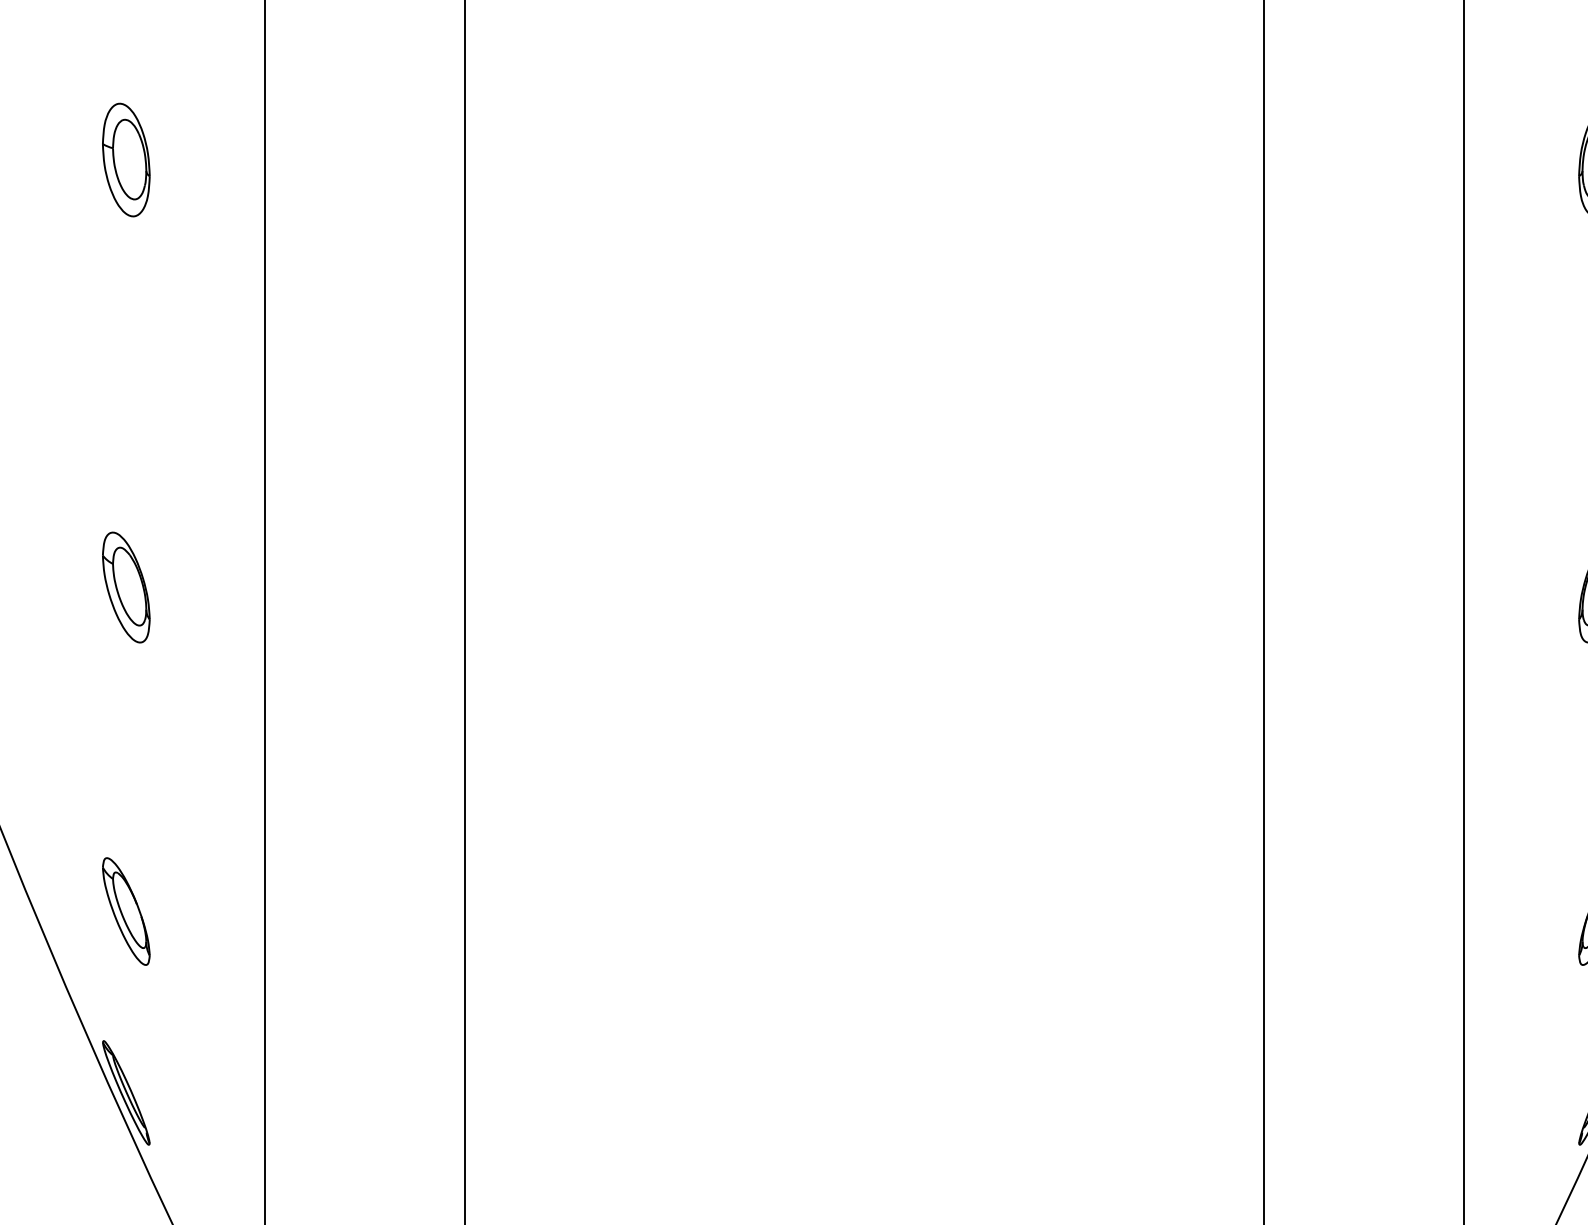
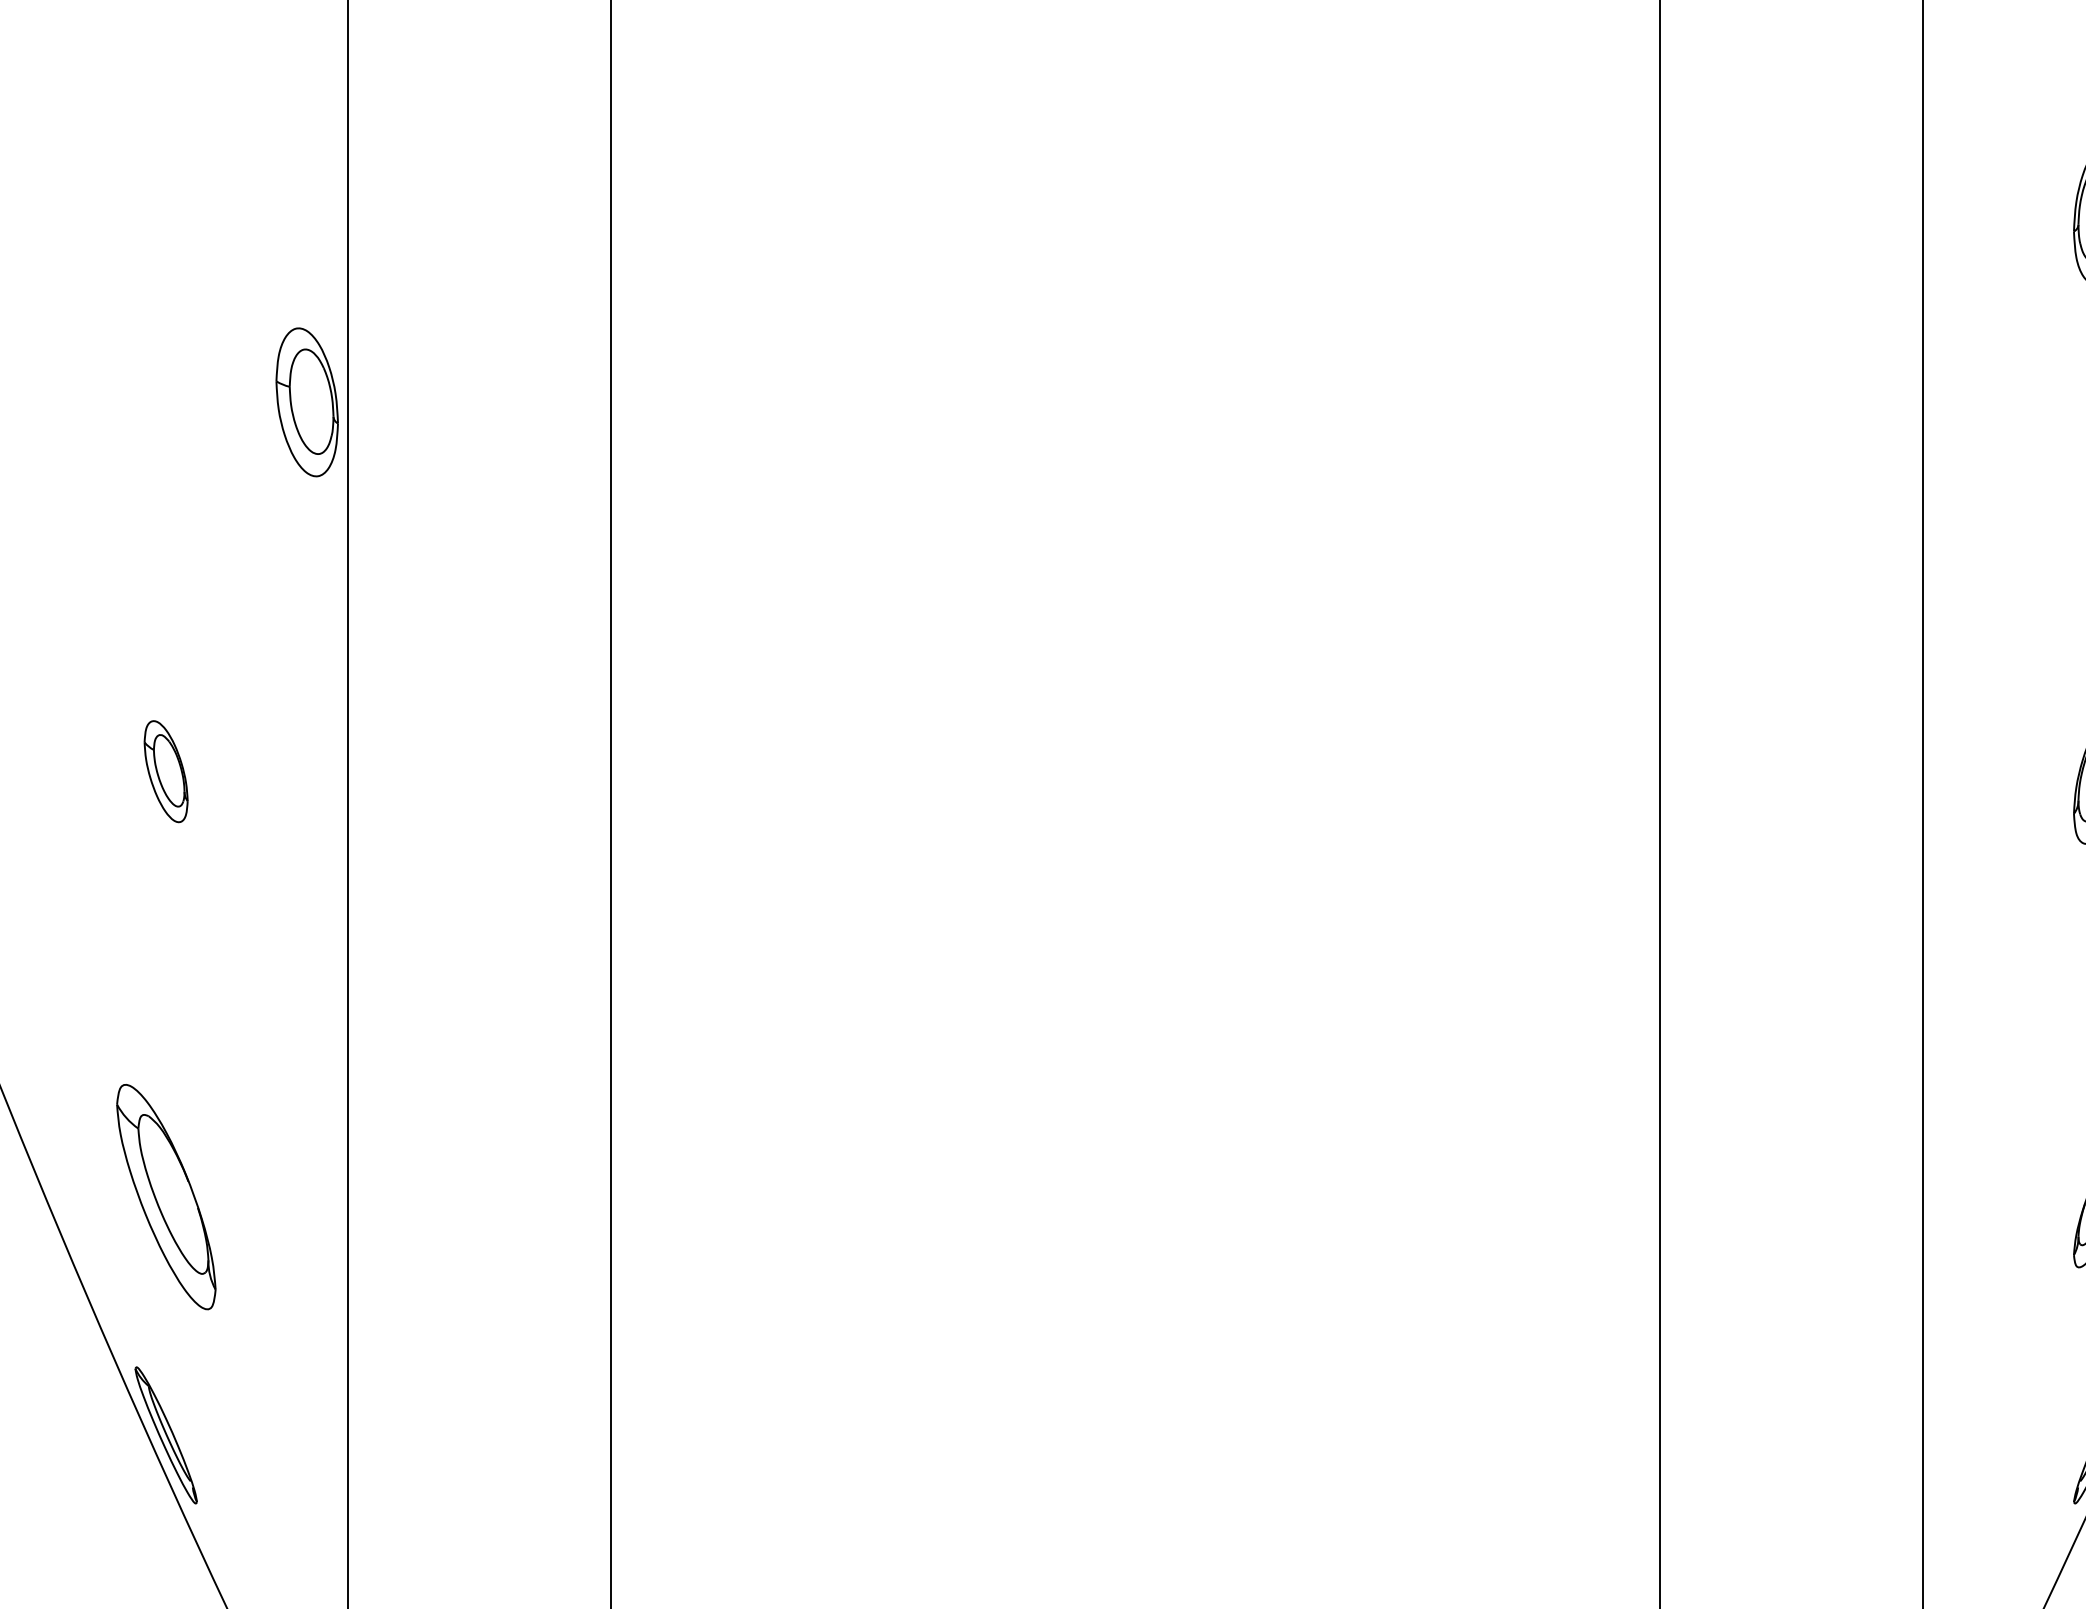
part: (125, 160) -> (306, 402), moved
part: (125, 587) -> (165, 771), size x0.7
part: (125, 911) -> (165, 1197), size x1.6

